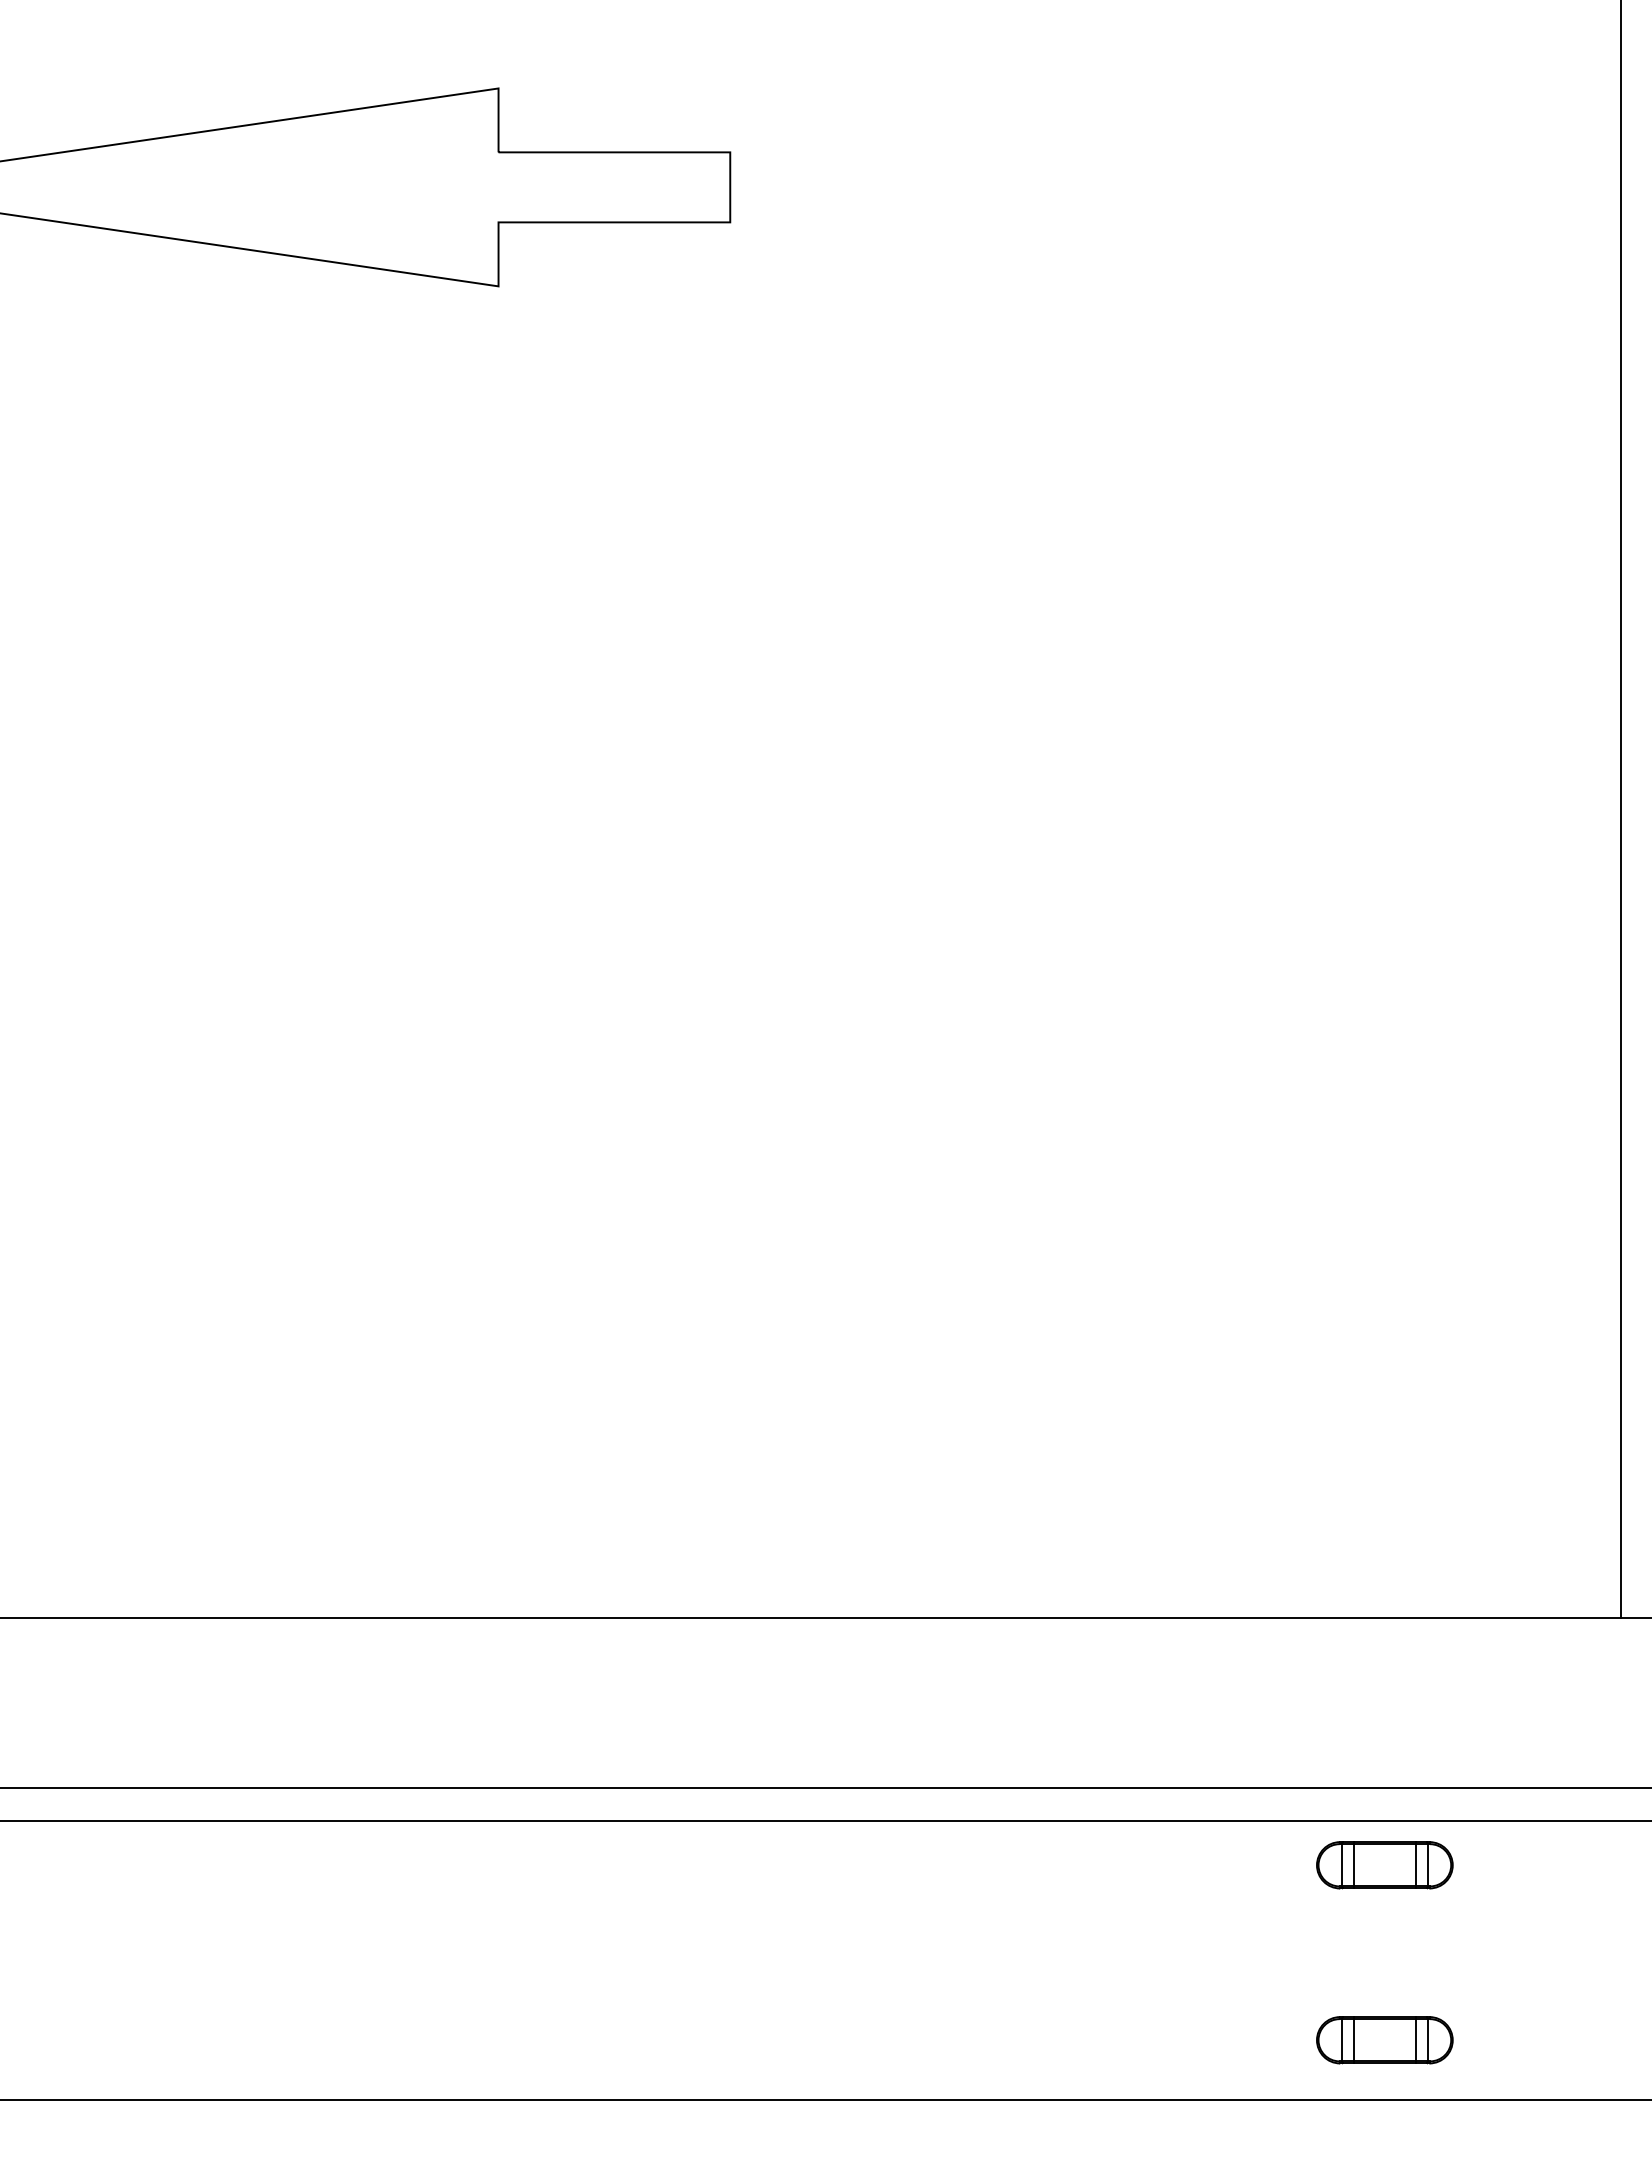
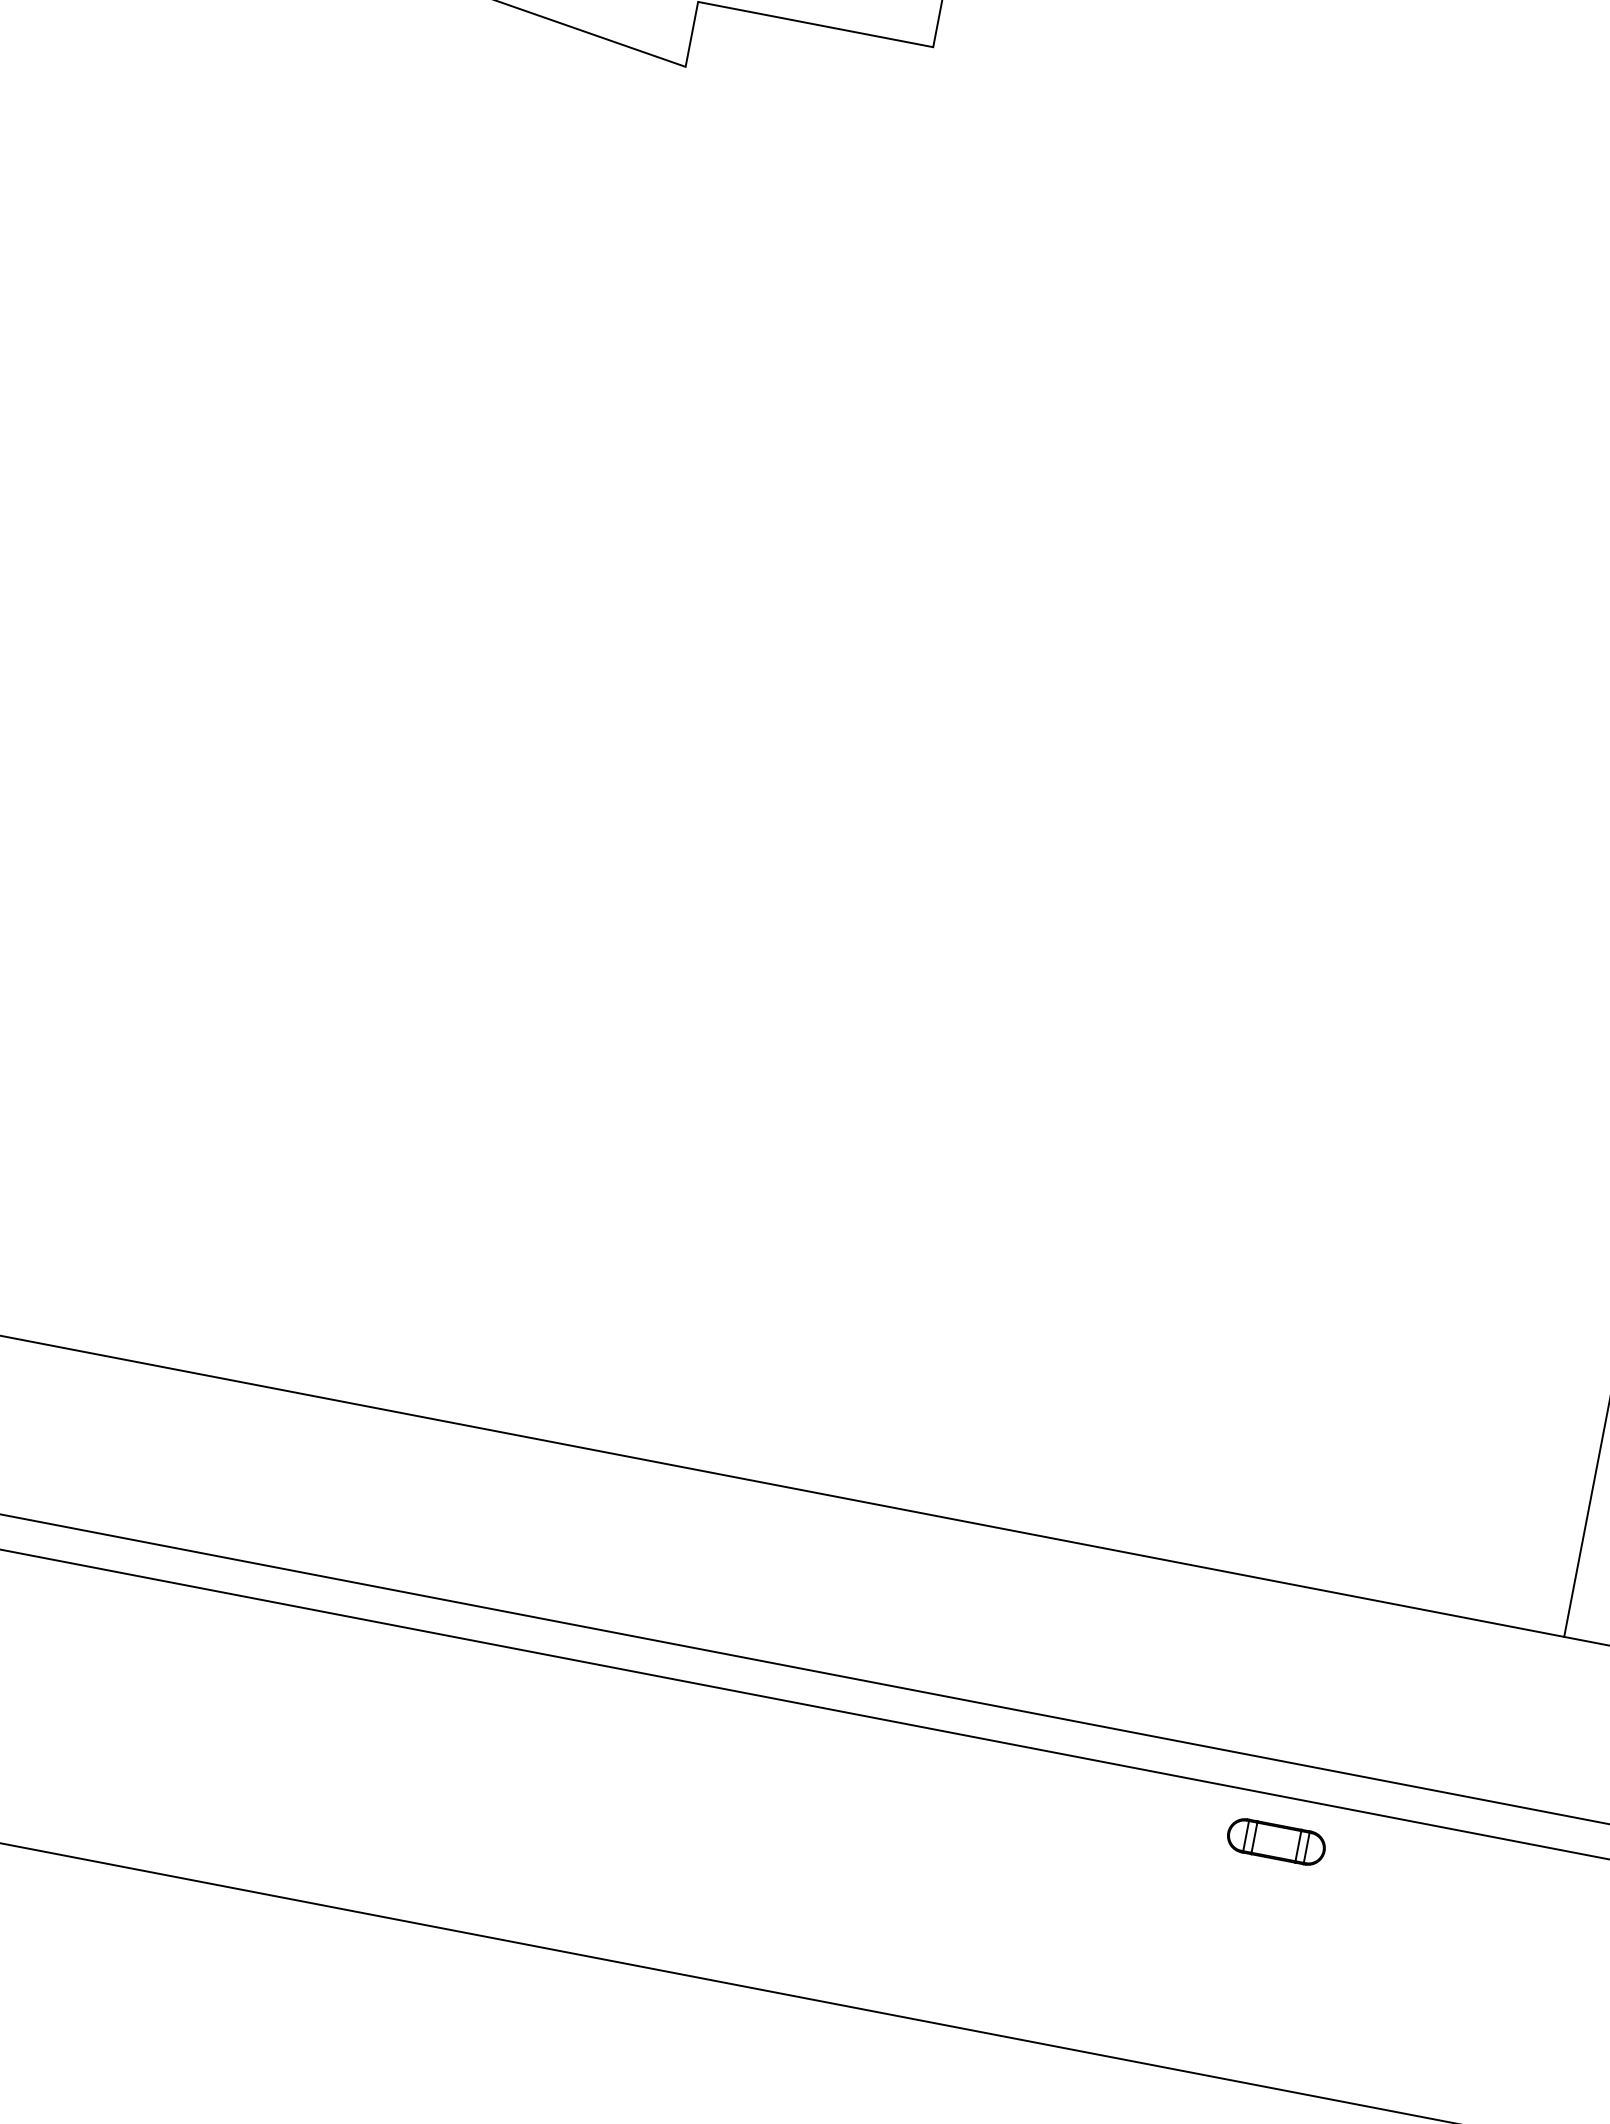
part: (1384, 1865) -> (1275, 1842), size x0.7
part: (1384, 2040) -> (1241, 2019), removed

